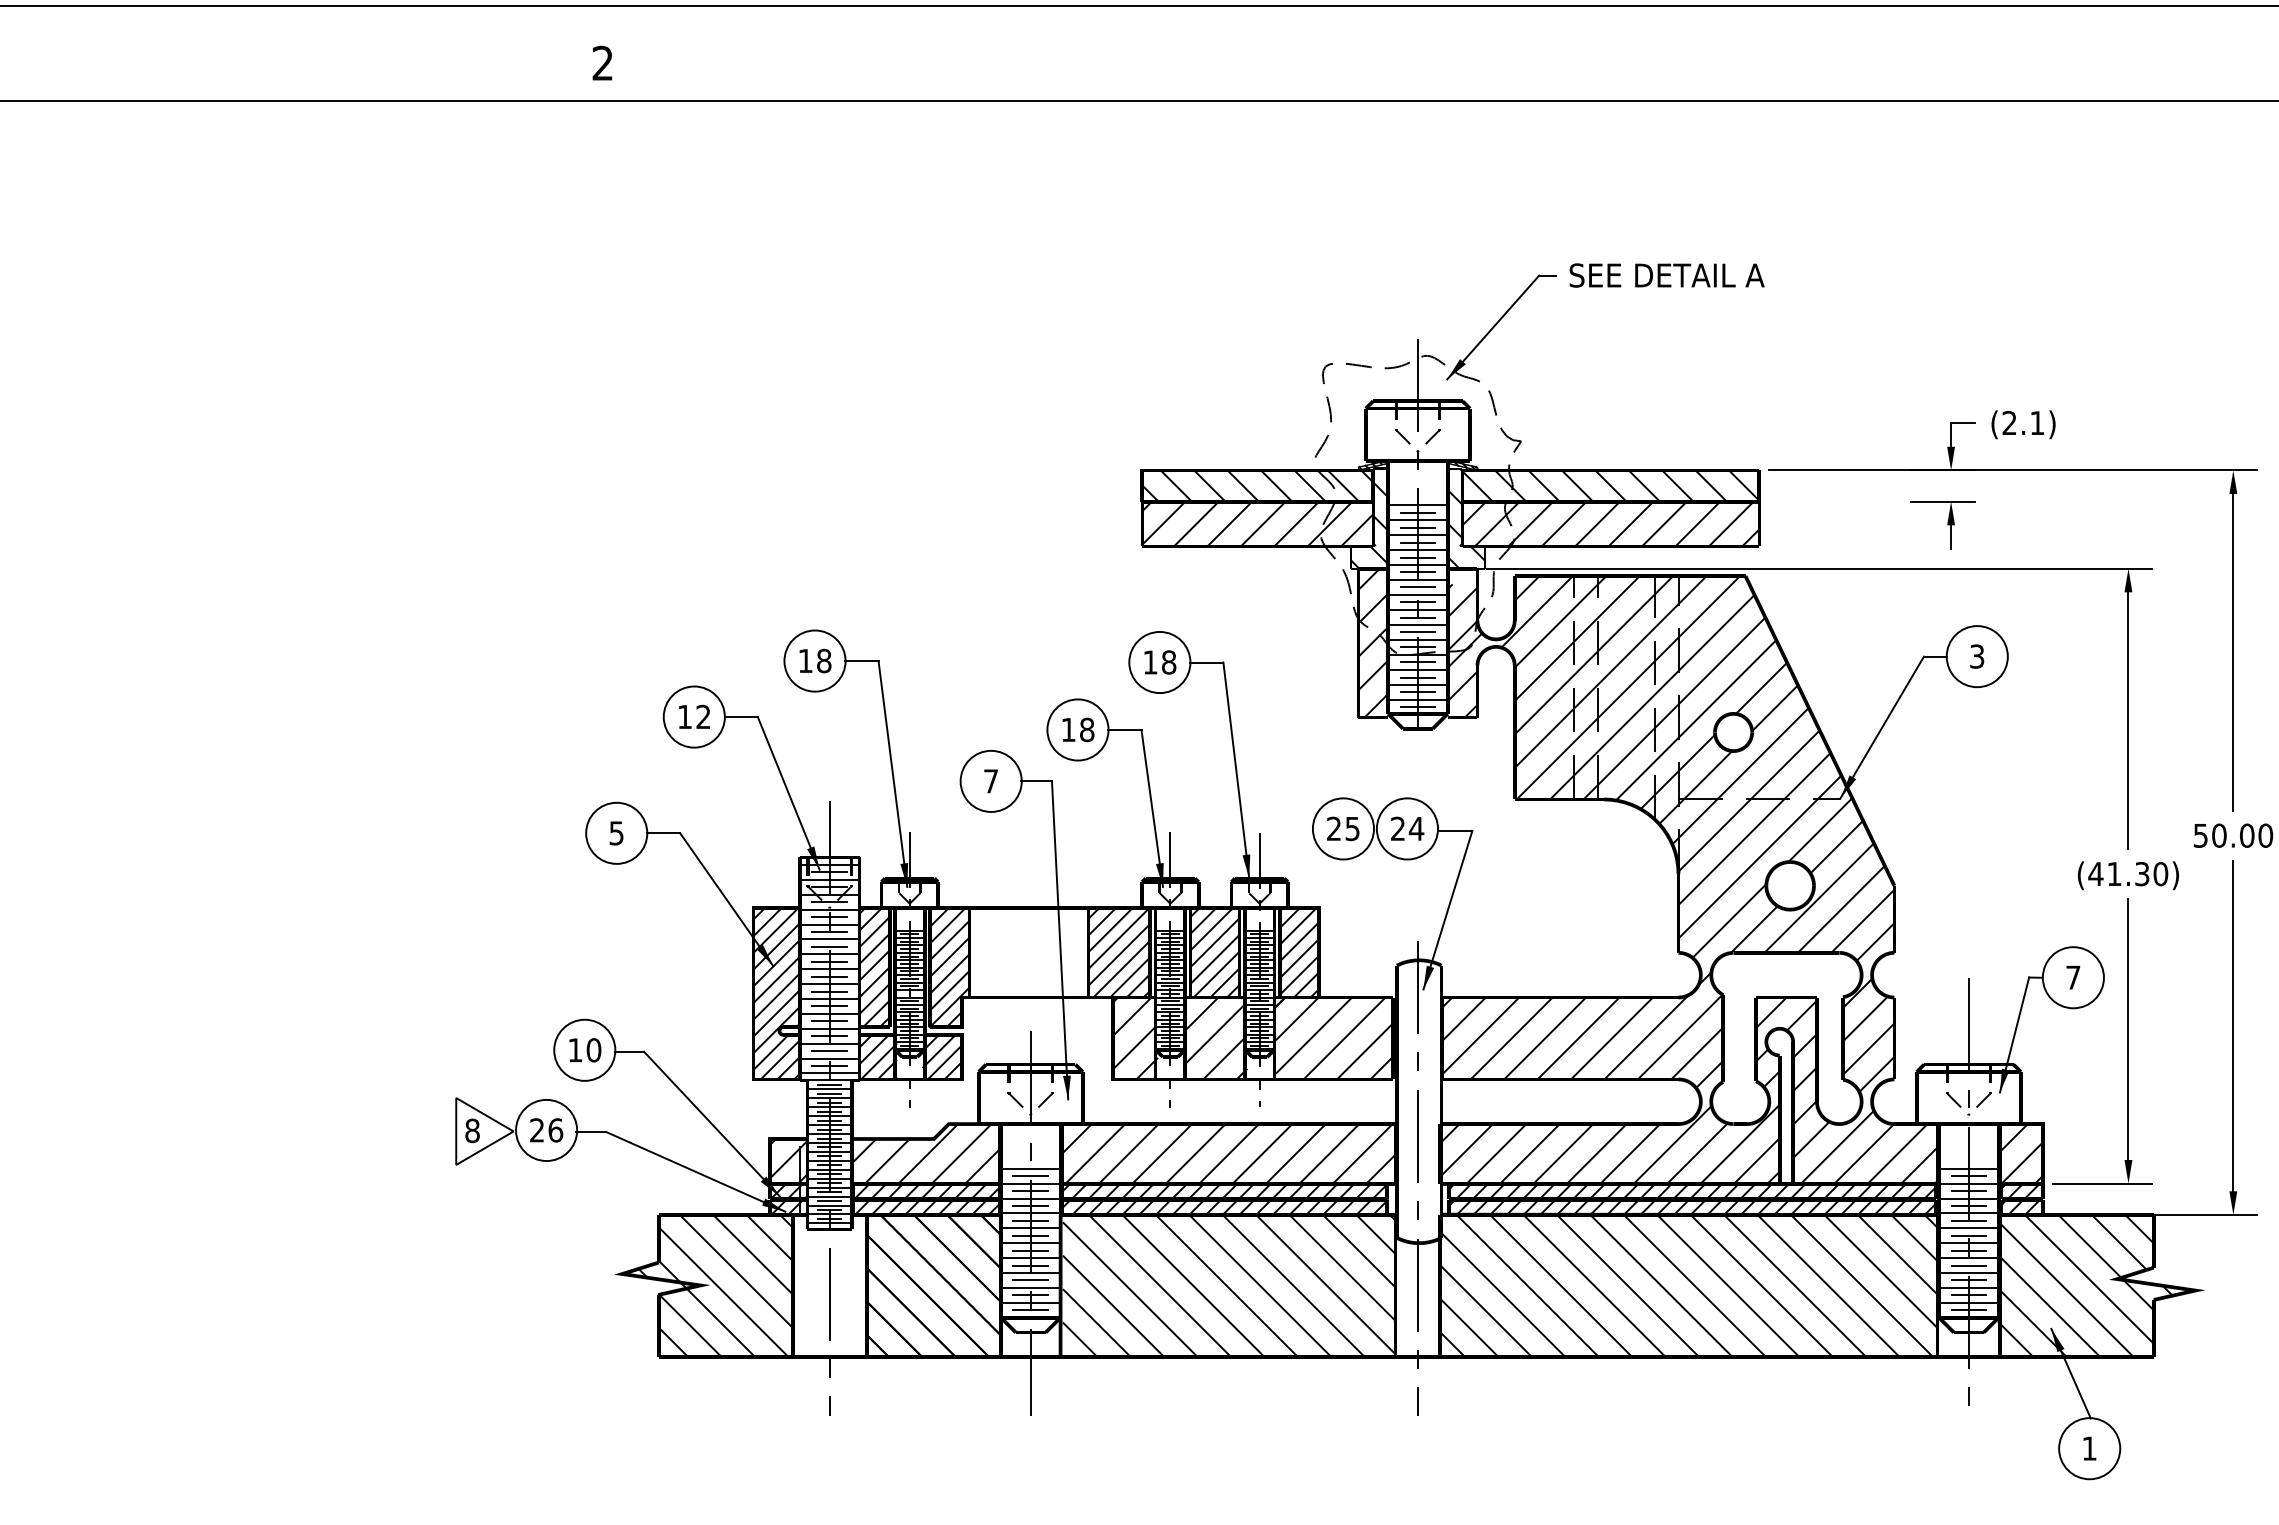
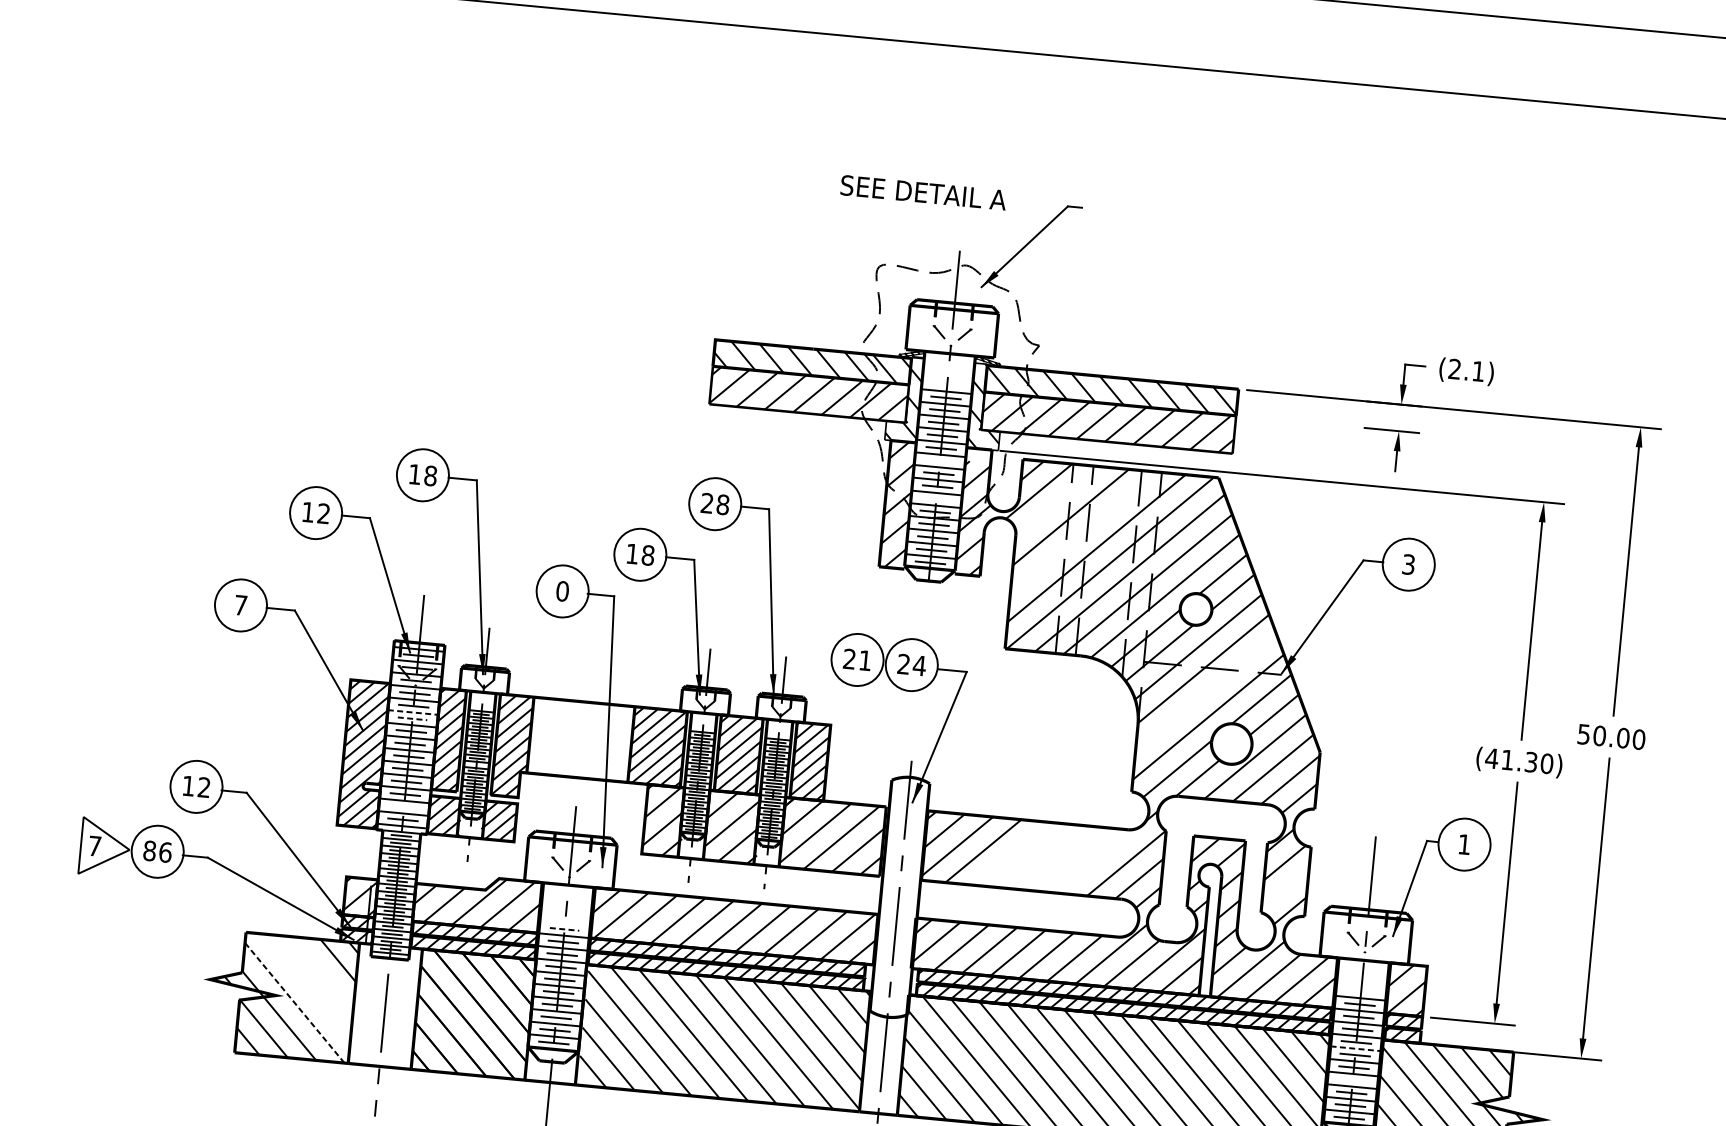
text: (1666, 275) -> (923, 192), moved
line: (1417, 587) -> (939, 461), removed
line: (1560, 621) -> (1058, 501), removed
line: (1417, 632) -> (936, 499), removed
line: (1593, 655) -> (1083, 532), removed
text: (1150, 662) -> (707, 503), 18 -> 28
text: (990, 781) -> (562, 591), 7 -> 0
text: (1352, 829) -> (865, 661), 25 -> 21
line: (1754, 829) -> (1206, 693), removed
text: (616, 833) -> (240, 605), 5 -> 7
line: (829, 939) -> (412, 712), solid -> dashed
line: (830, 946) -> (413, 718), solid -> dashed
text: (2073, 977) -> (1464, 844), 7 -> 1
line: (1646, 1036) -> (1097, 860), removed
line: (1545, 1038) -> (1012, 853), removed
line: (1578, 1038) -> (1040, 856), removed
line: (1611, 1038) -> (1068, 859), removed
line: (1868, 1048) -> (1285, 888), removed
text: (593, 1050) -> (203, 787), 10 -> 12
line: (829, 1051) -> (403, 807), removed
text: (472, 1130) -> (94, 845), 8 -> 7
text: (537, 1130) -> (149, 851), 26 -> 86
line: (1030, 1168) -> (564, 922), removed
line: (1031, 1176) -> (565, 929), solid -> dashed
line: (1968, 1228) -> (1355, 1048), solid -> dashed
line: (752, 1254) -> (322, 973), removed
line: (1968, 1265) -> (1352, 1080), removed
line: (735, 1270) -> (306, 985), removed
line: (723, 1292) -> (294, 1003), solid -> dashed

